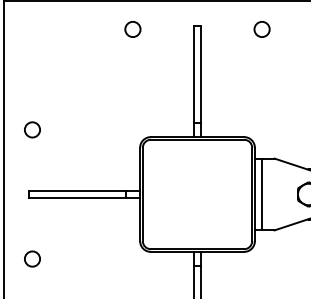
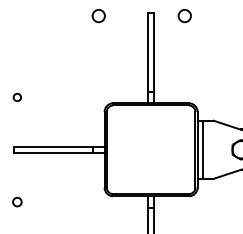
circle: (261, 29) -> (184, 16), moved
circle: (32, 129) -> (17, 97), size x0.6
circle: (32, 258) -> (17, 201), size x0.7

